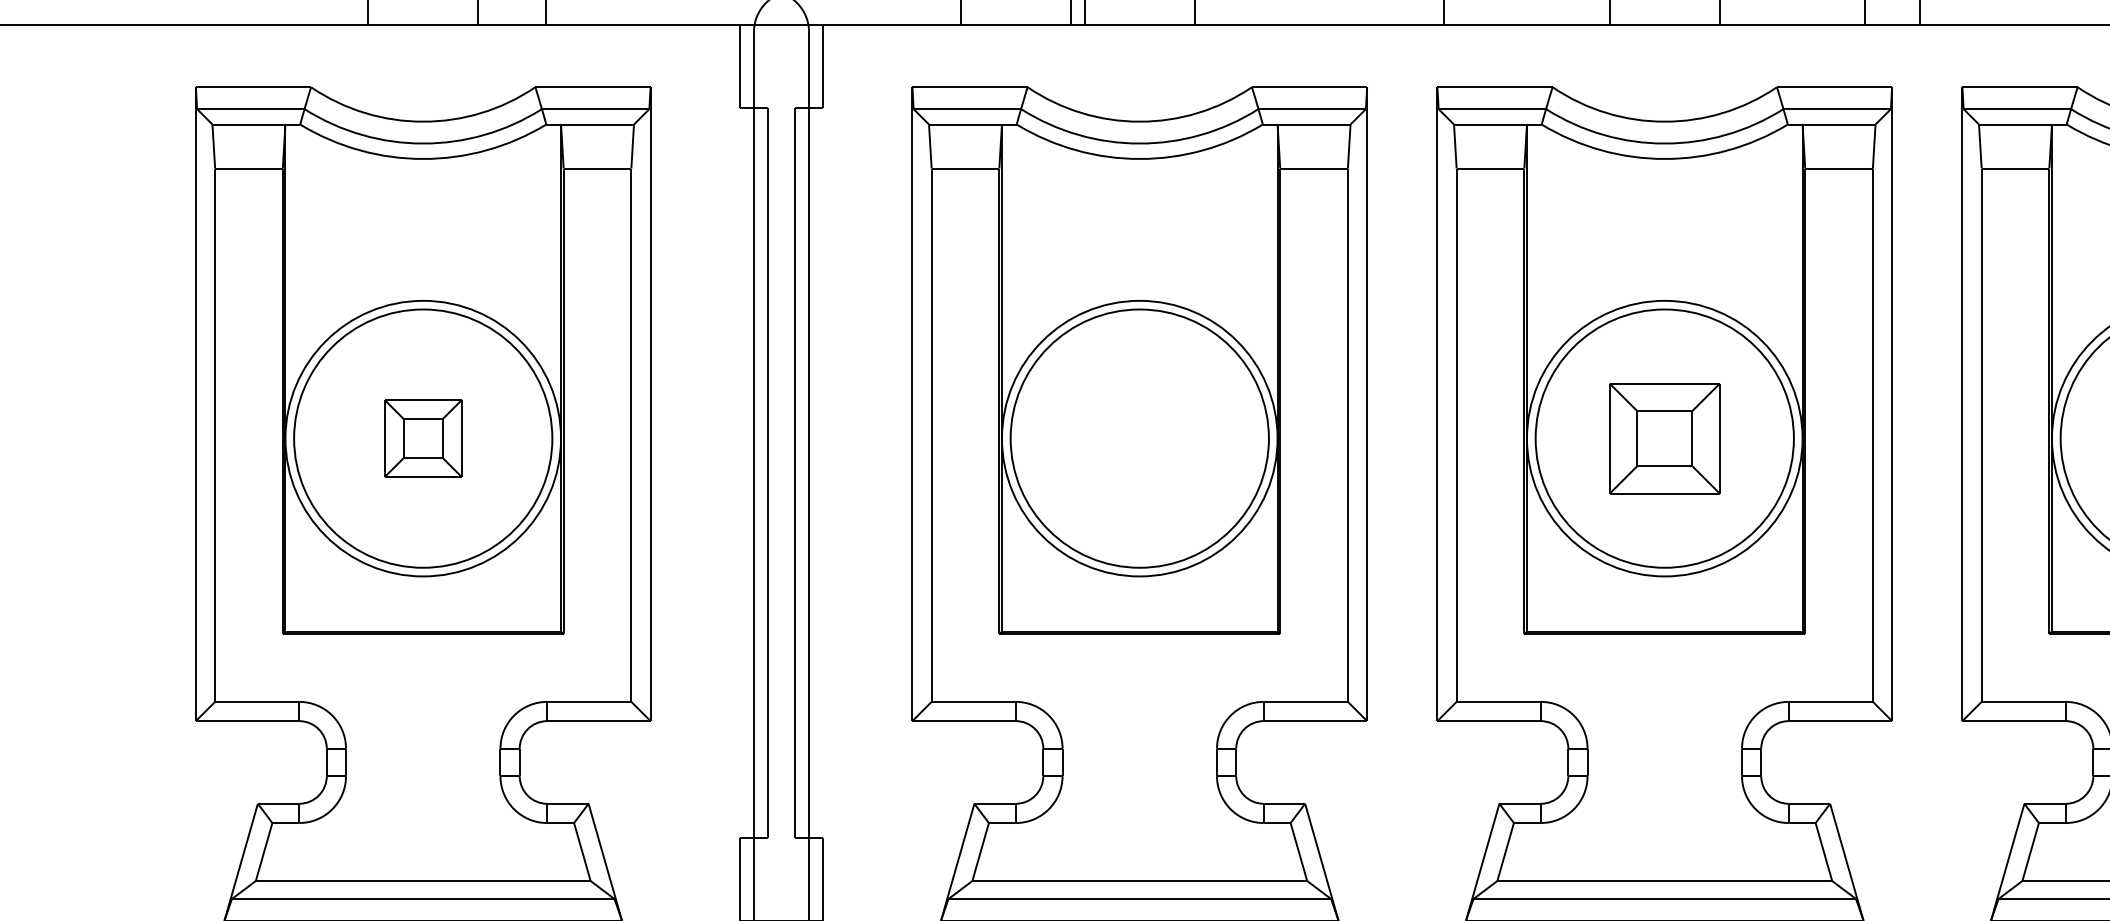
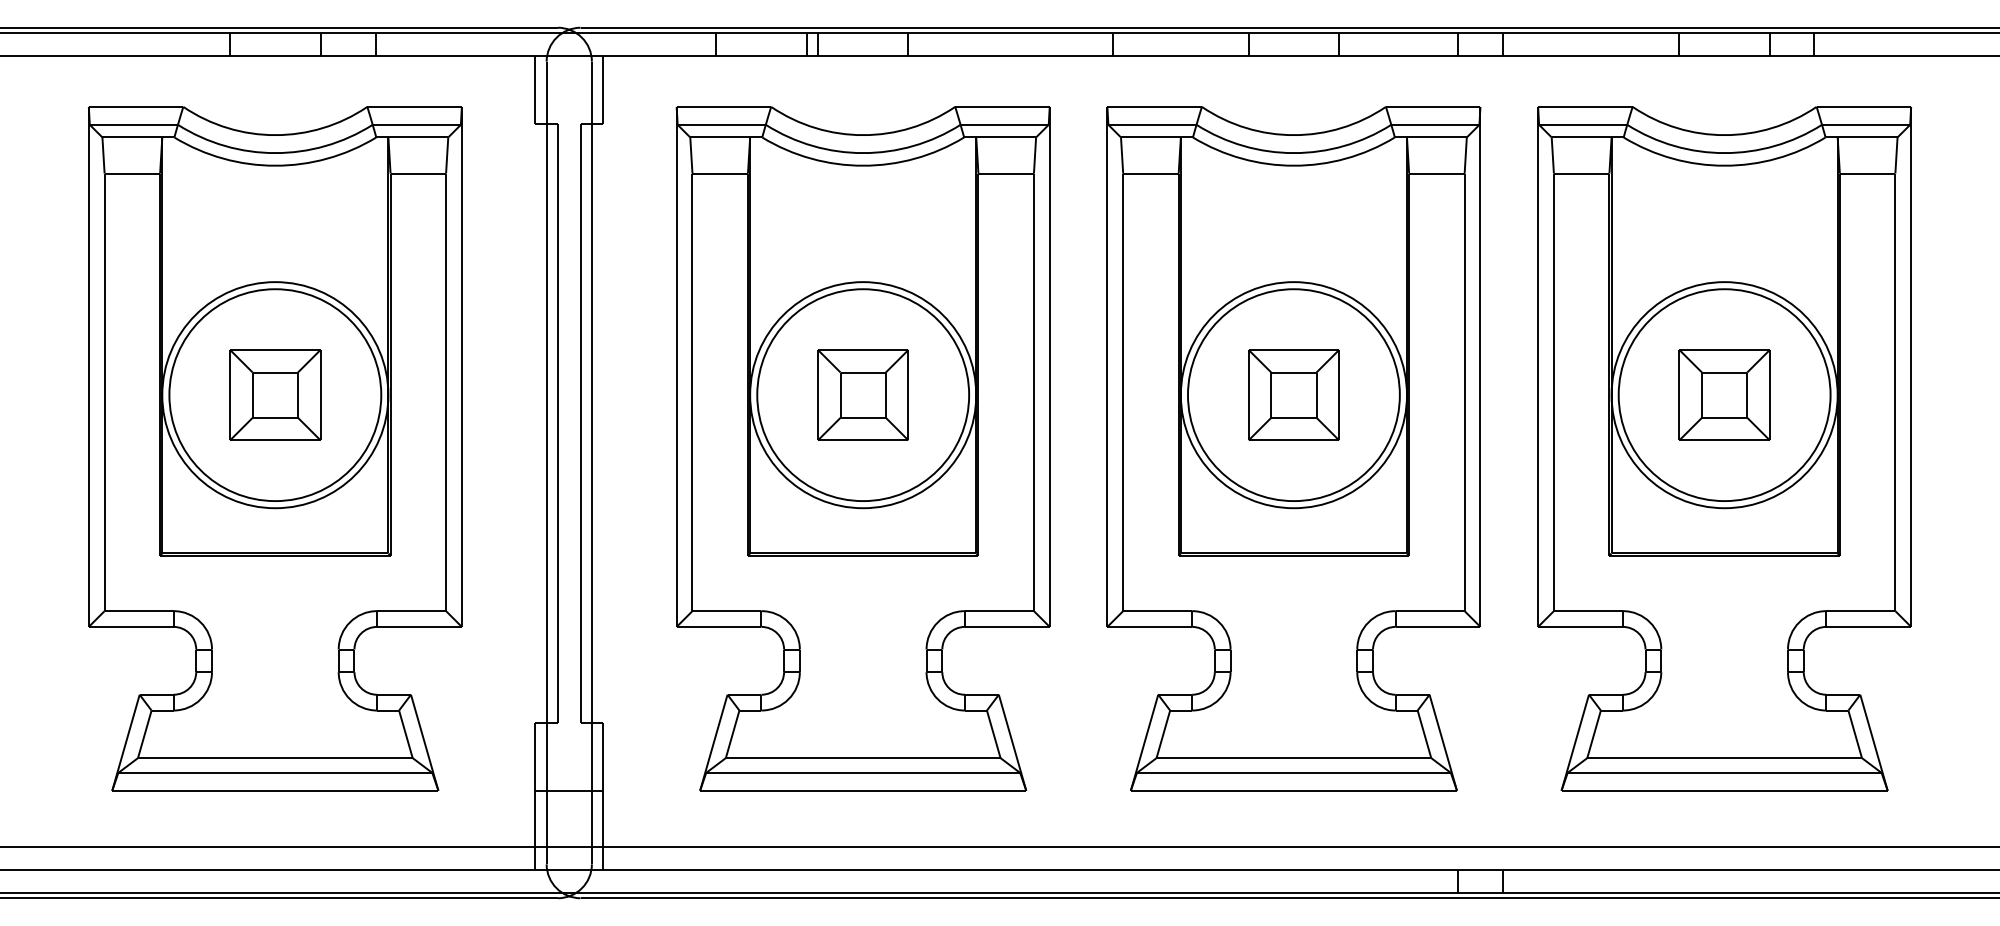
part: (423, 437) -> (275, 394), size x1.43
part: (1138, 437) -> (862, 394), added

